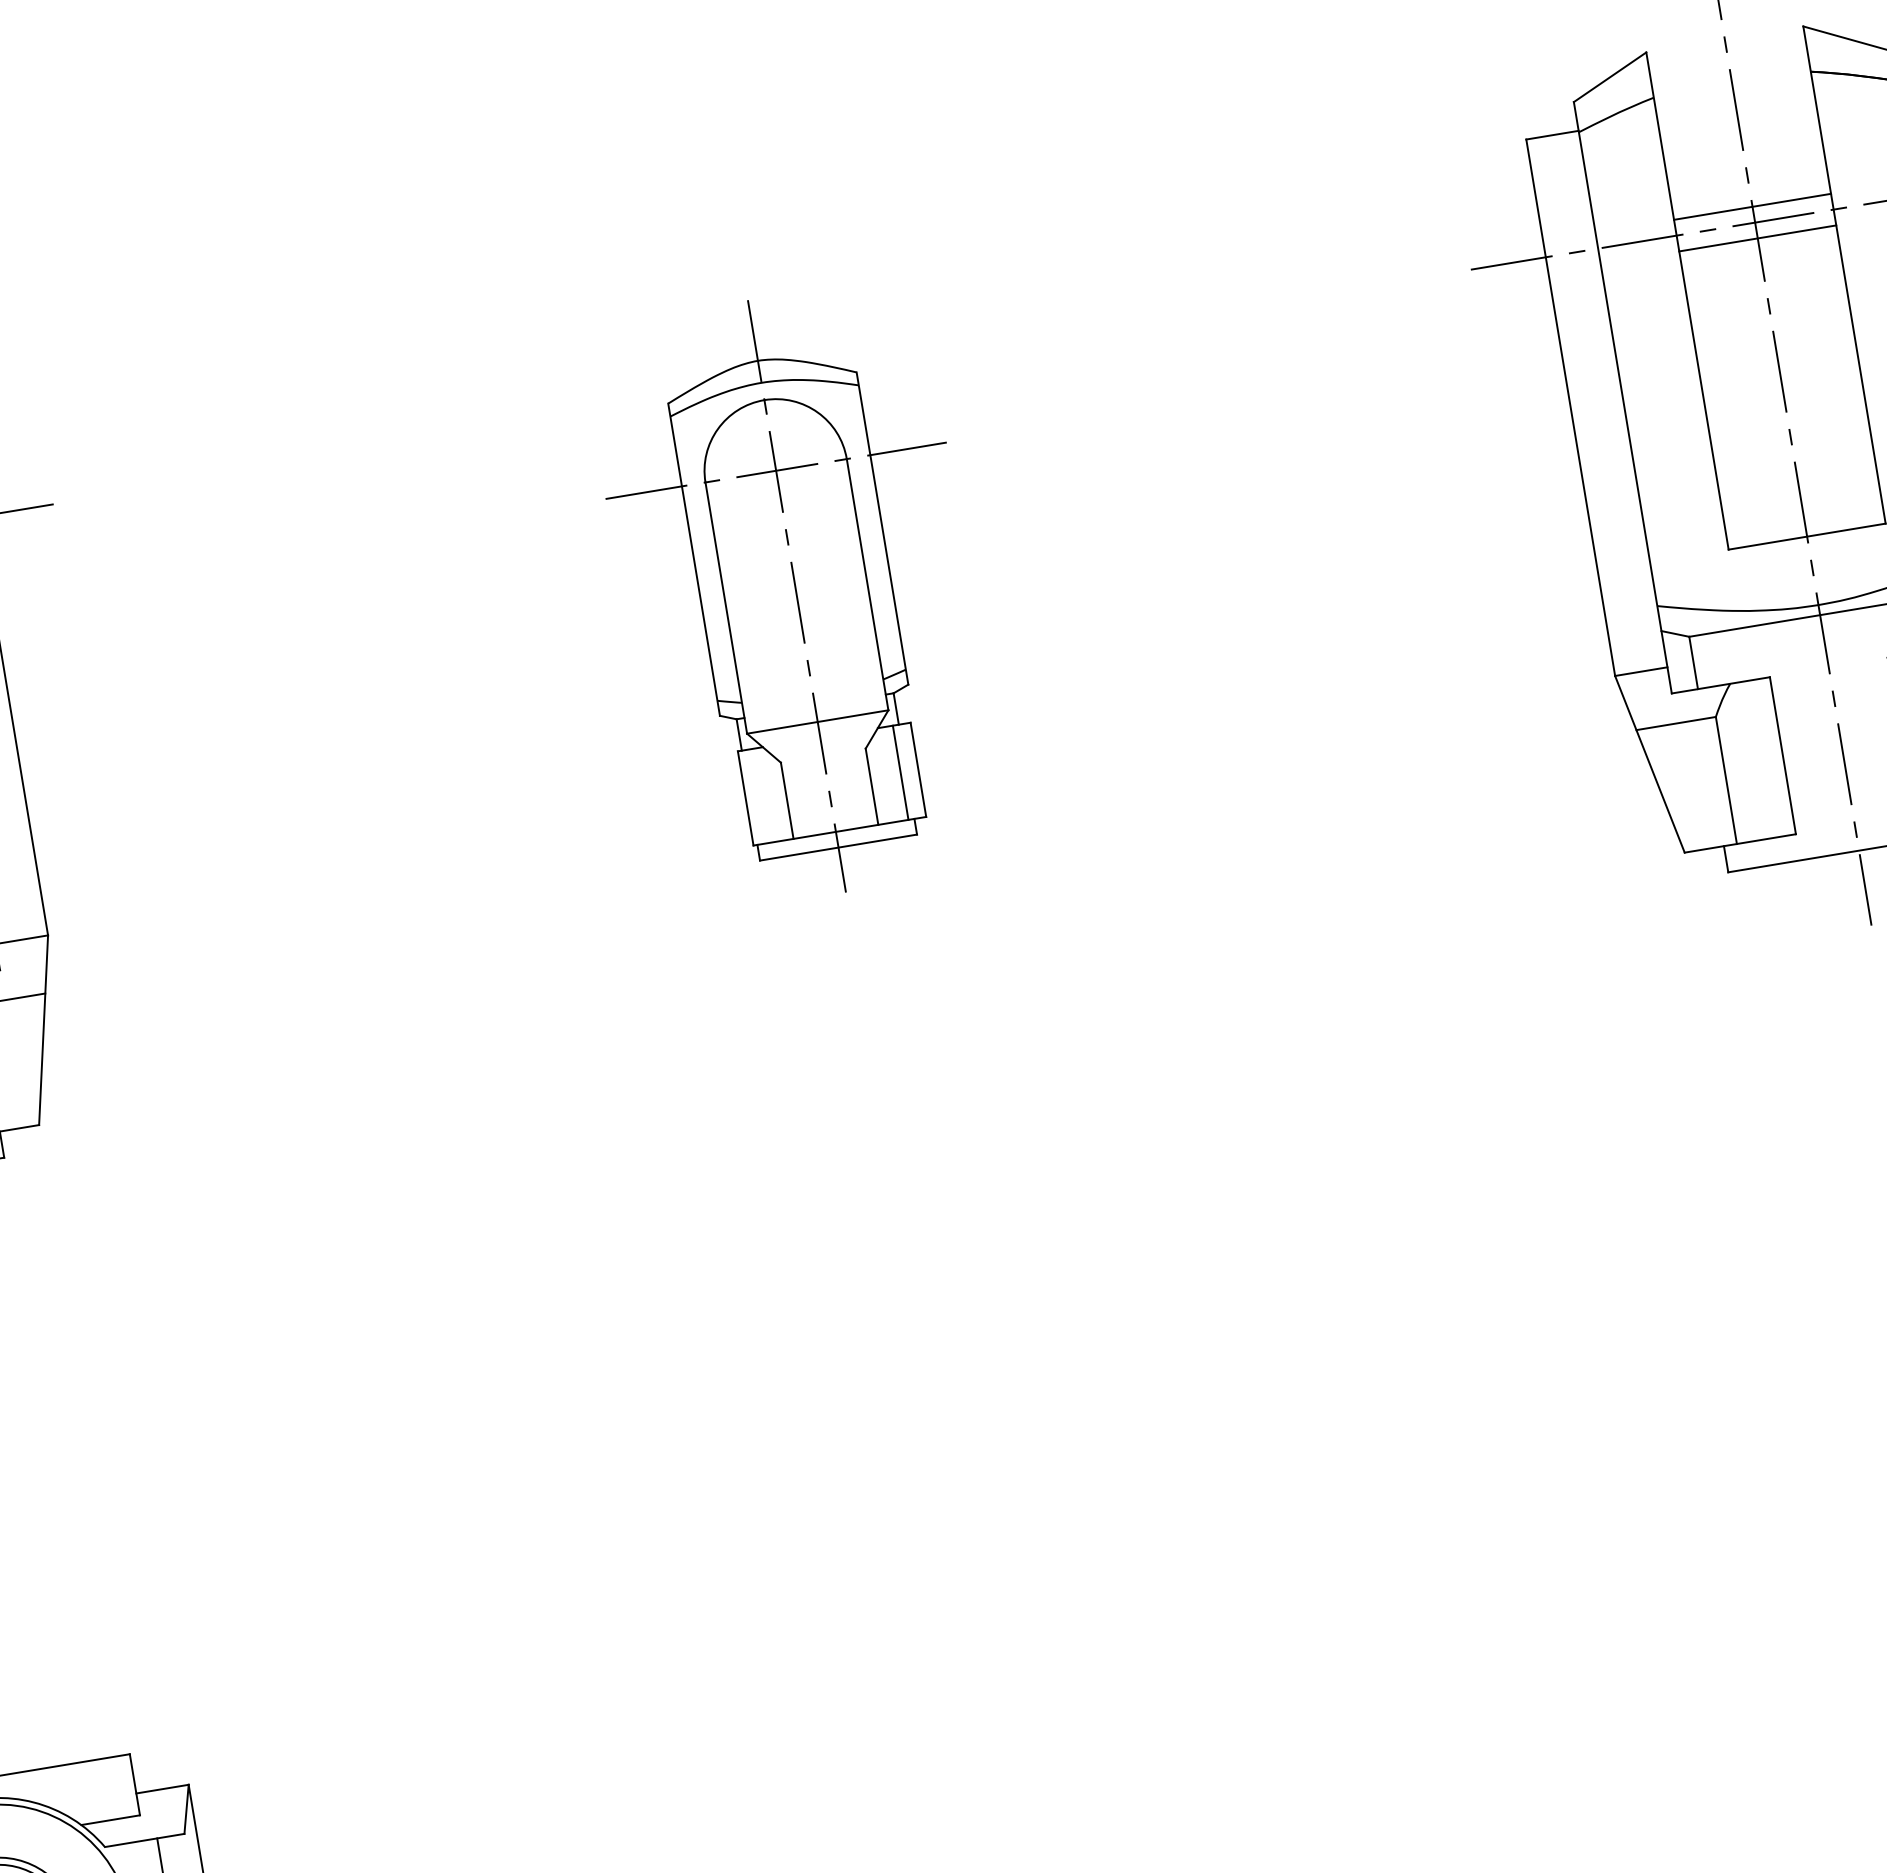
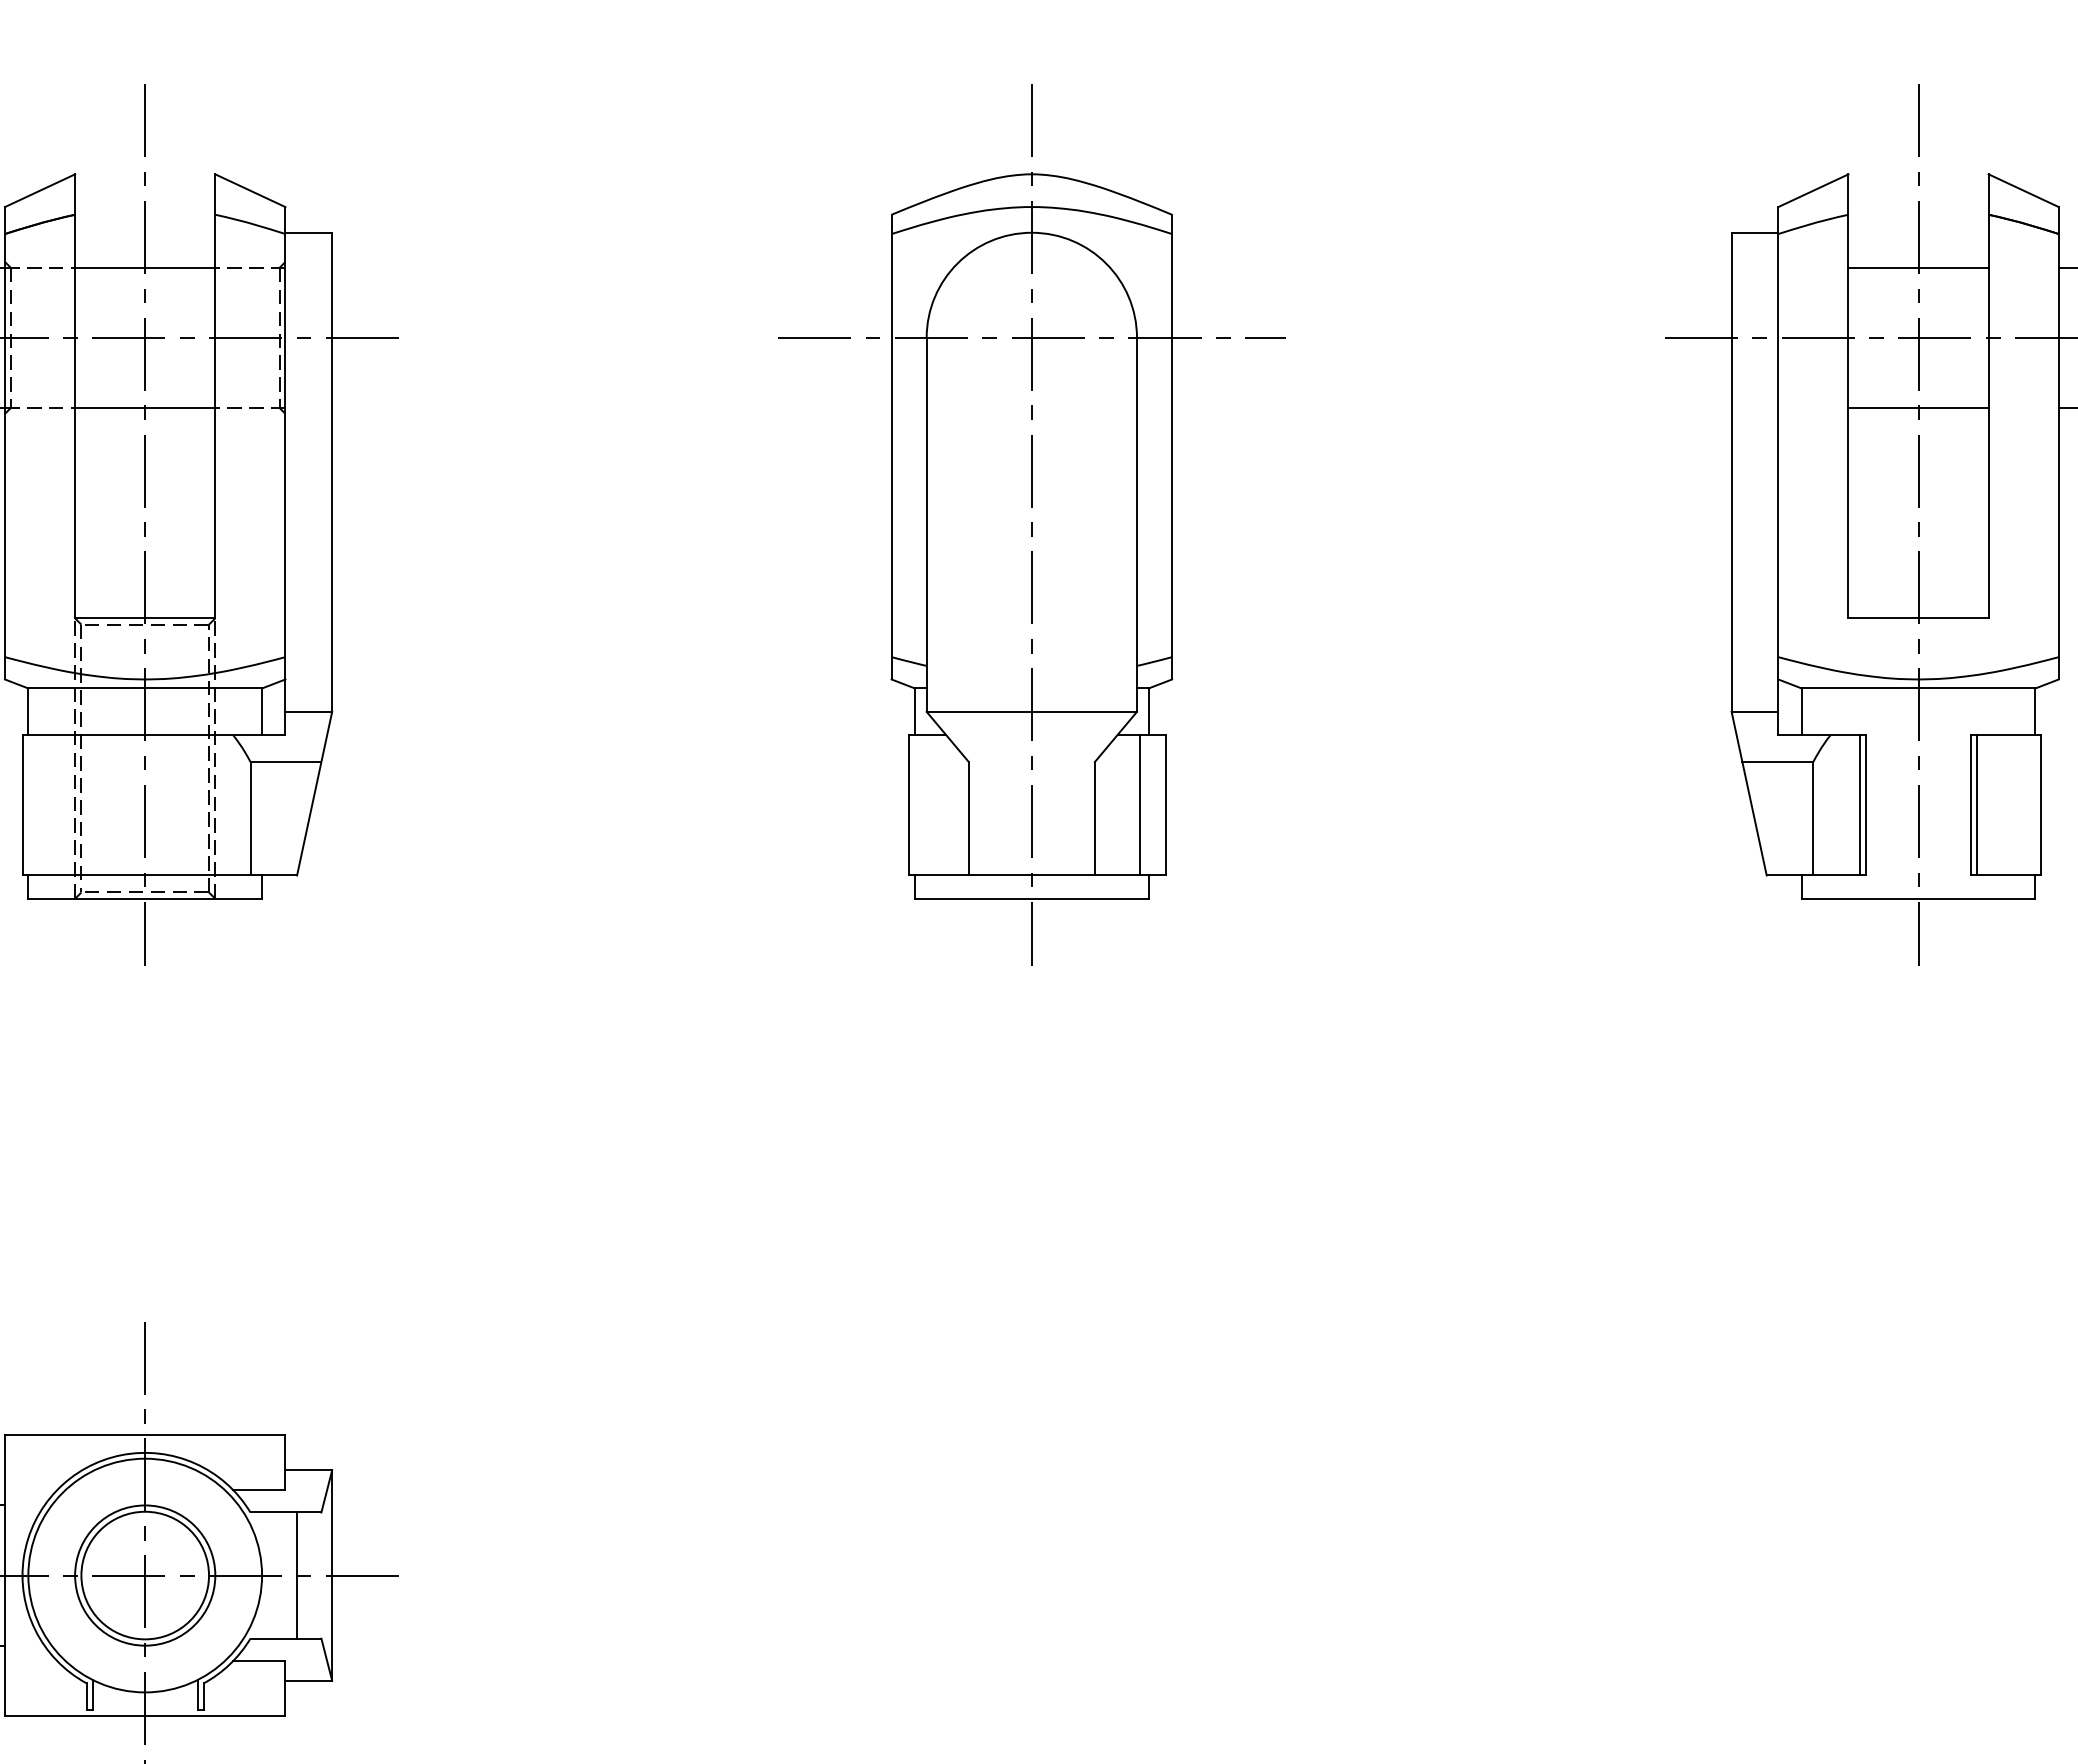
line: (1752, 206) -> (1918, 267), moved
line: (1757, 238) -> (1918, 408), moved
part: (796, 595) -> (1031, 524), size x1.67
line: (1776, 756) -> (1860, 805), added

